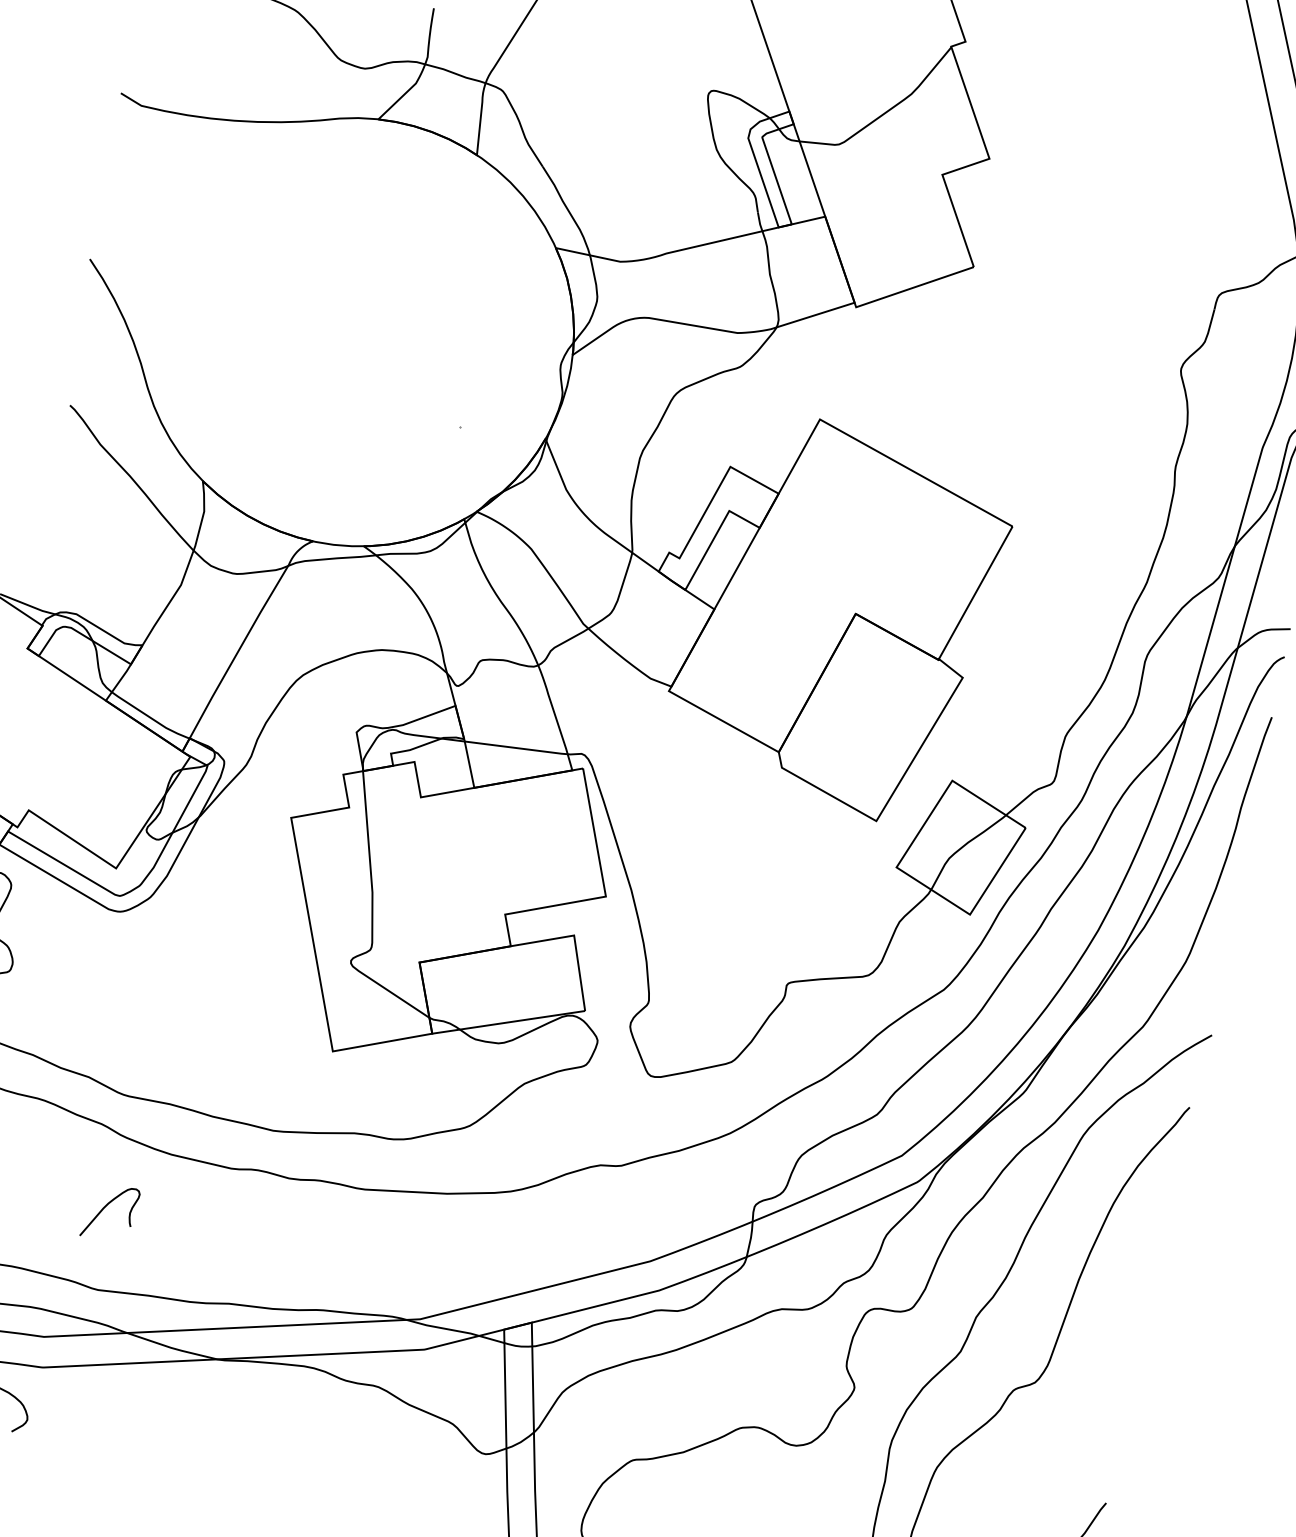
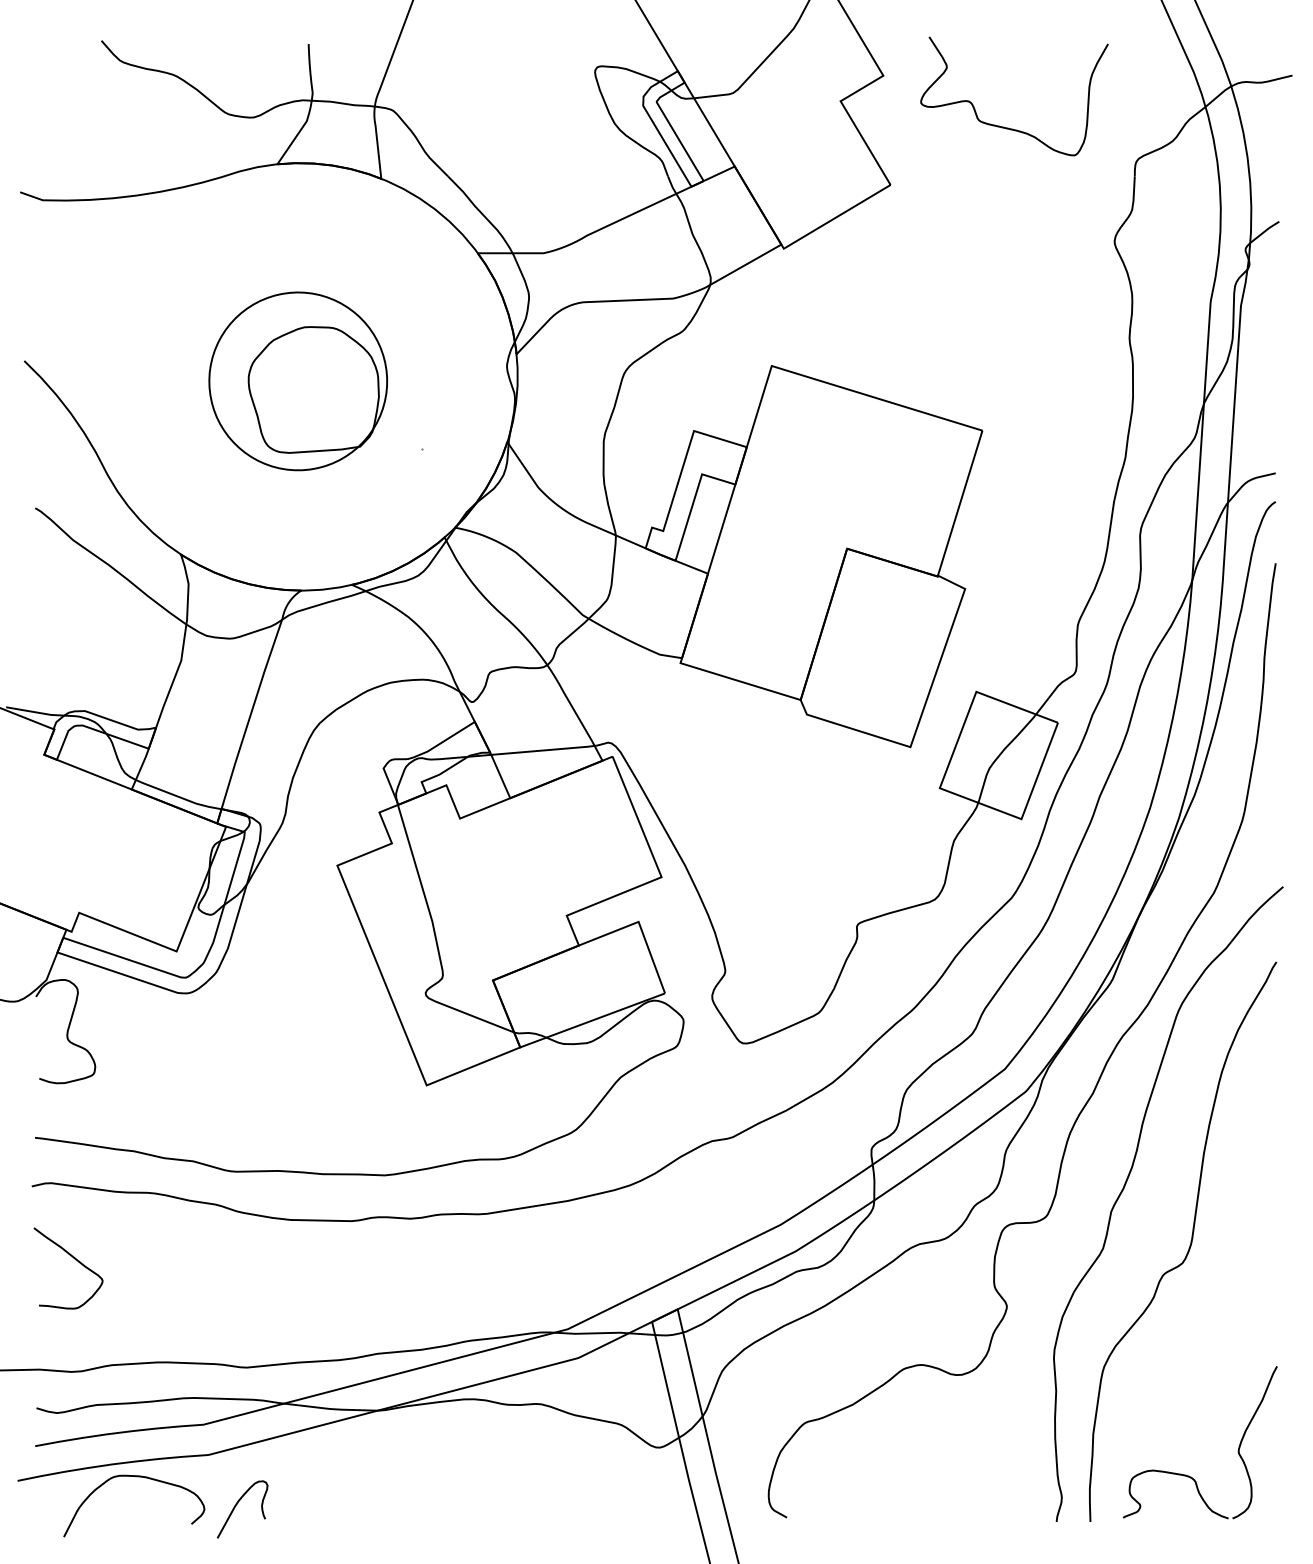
curve: (1101, 235) -> (1008, 127), added
part: (353, 336) -> (298, 381), added
curve: (105, 1208) -> (236, 1506), moved

